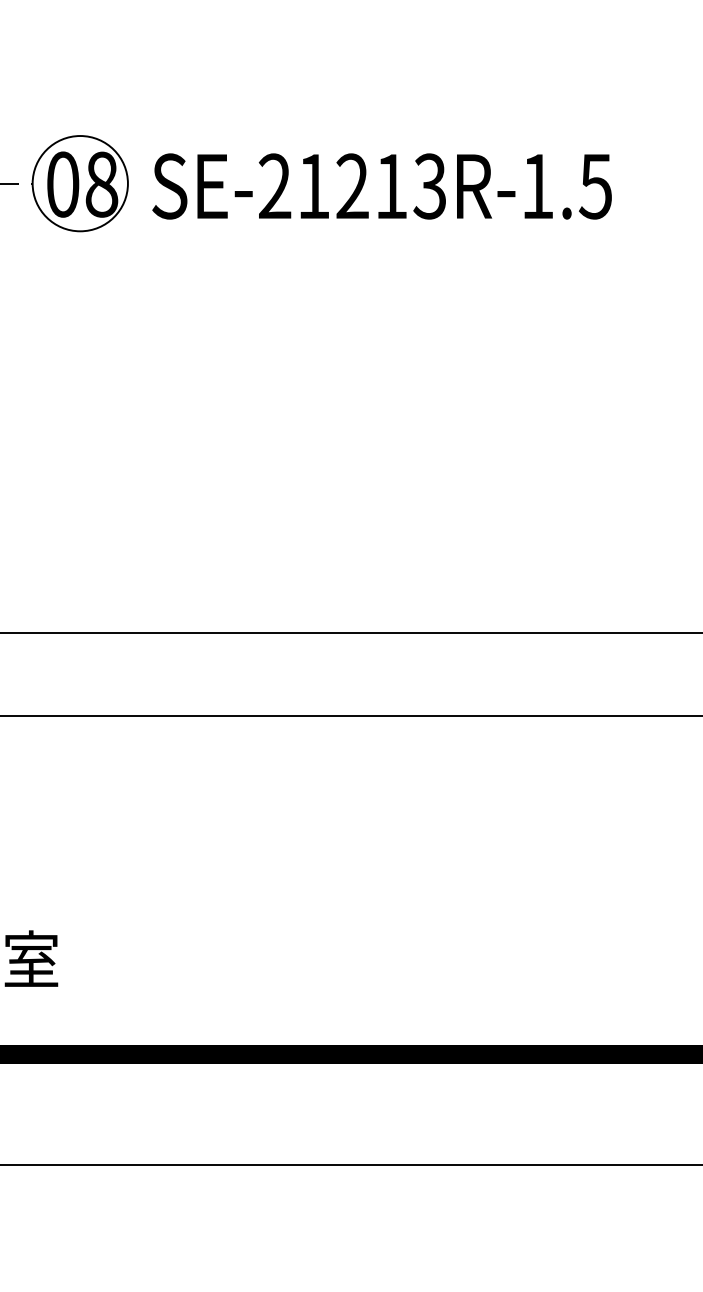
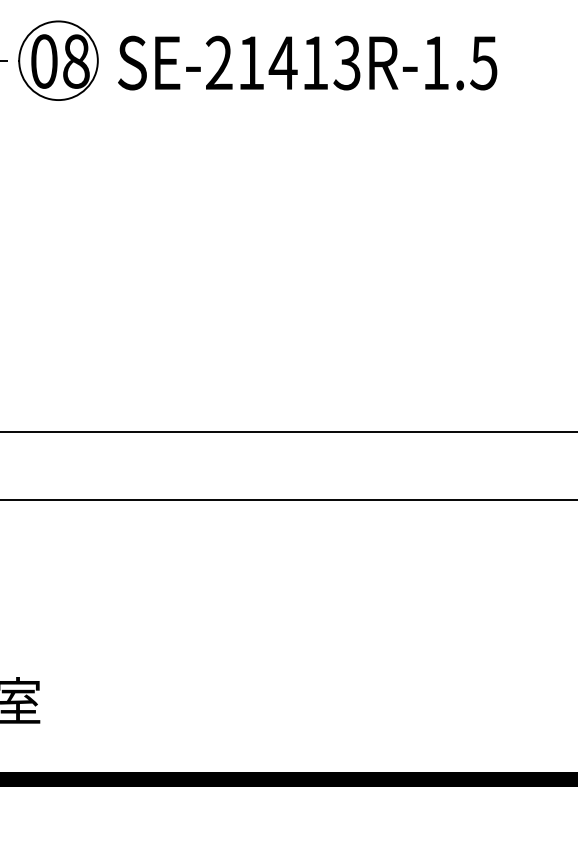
text: (352, 185) -> (283, 62), SE-21213R-1.5 -> SE-21413R-1.5

